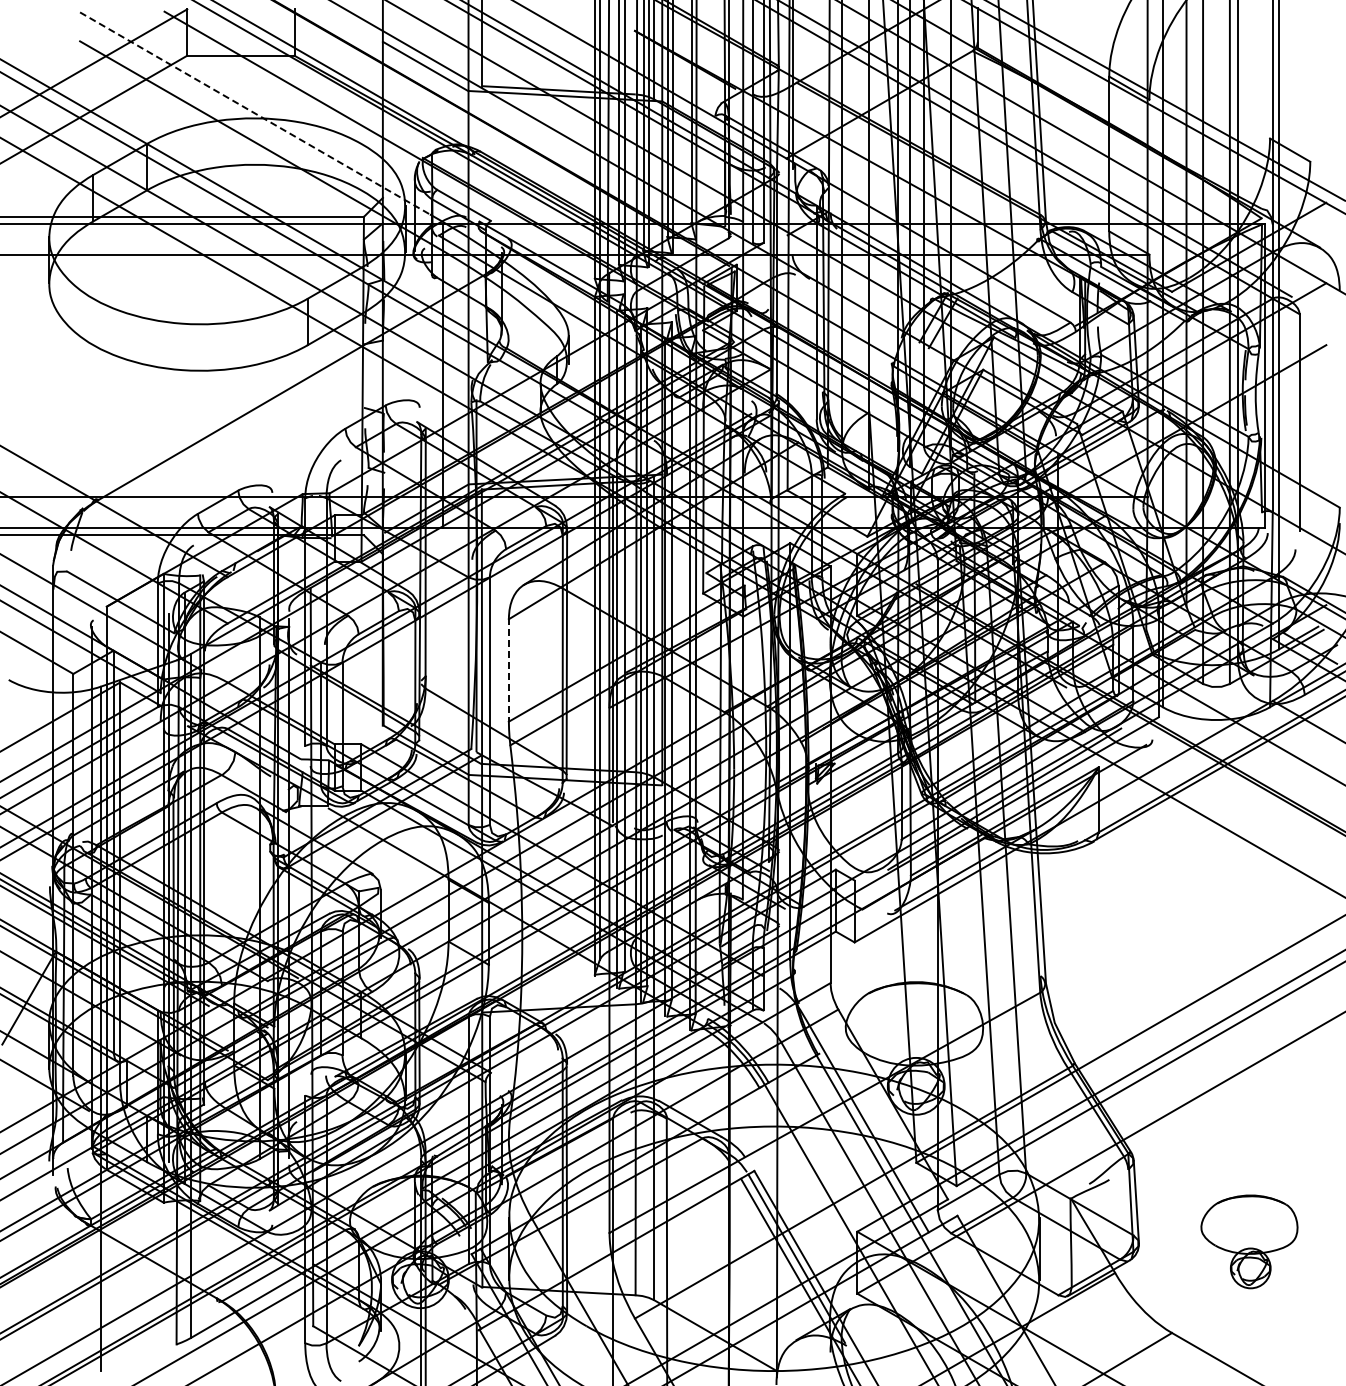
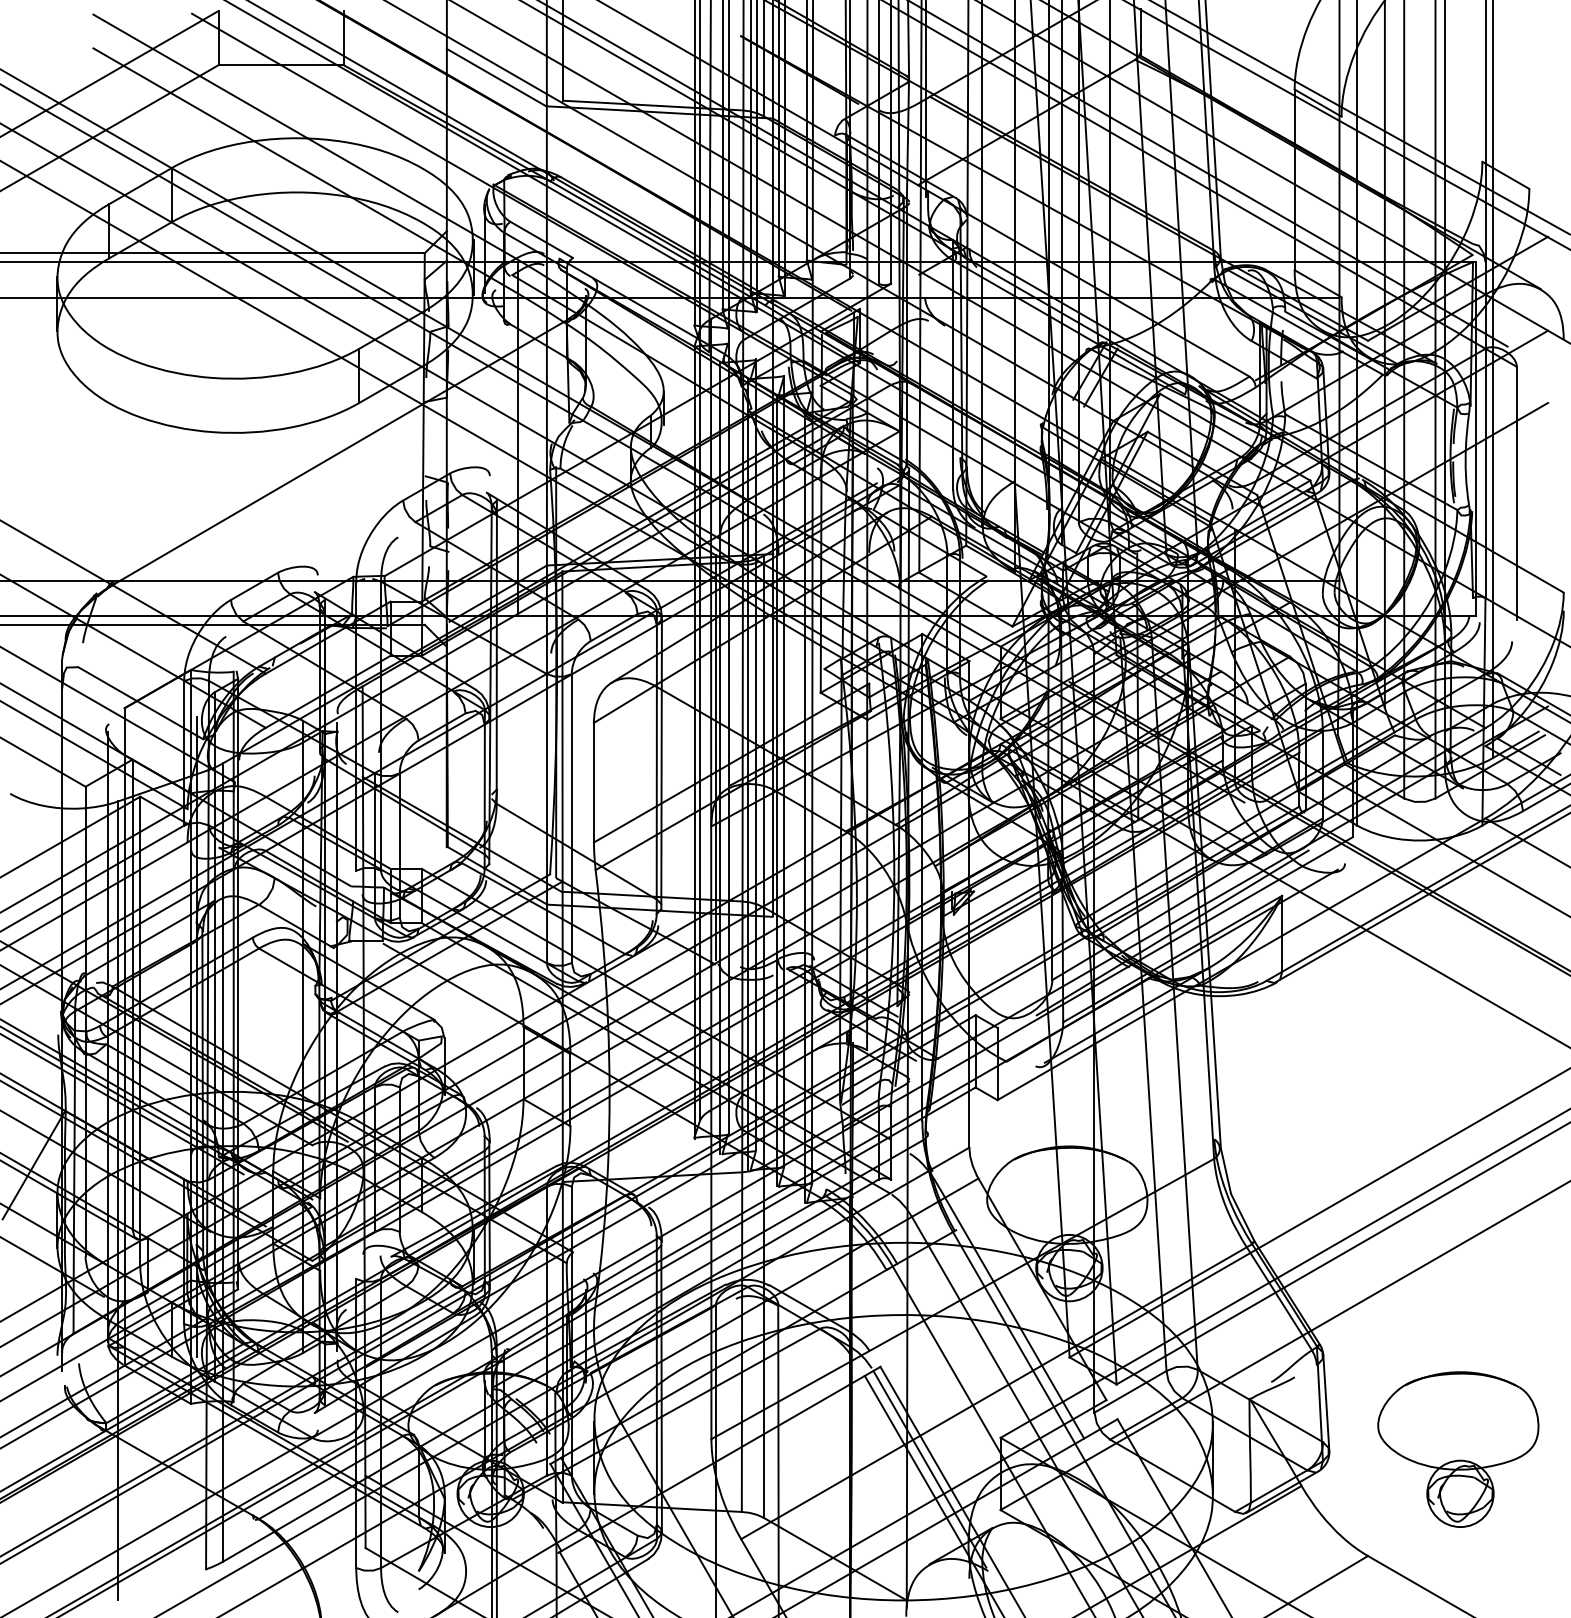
line: (255, 113) -> (298, 132), dashed -> solid
line: (508, 670) -> (593, 782), dashed -> solid
part: (1249, 1241) -> (1458, 1449), size x1.43

